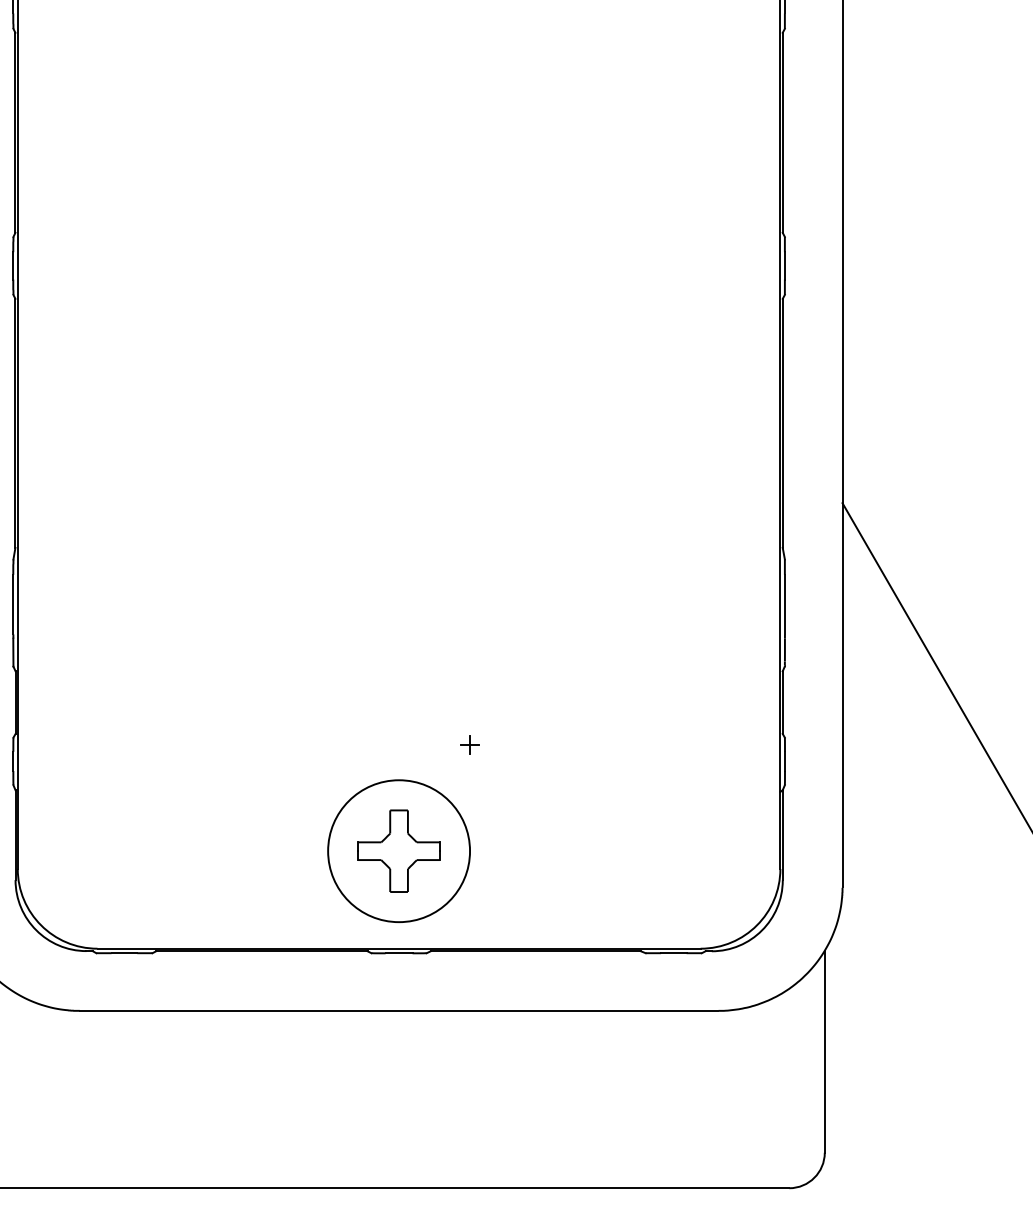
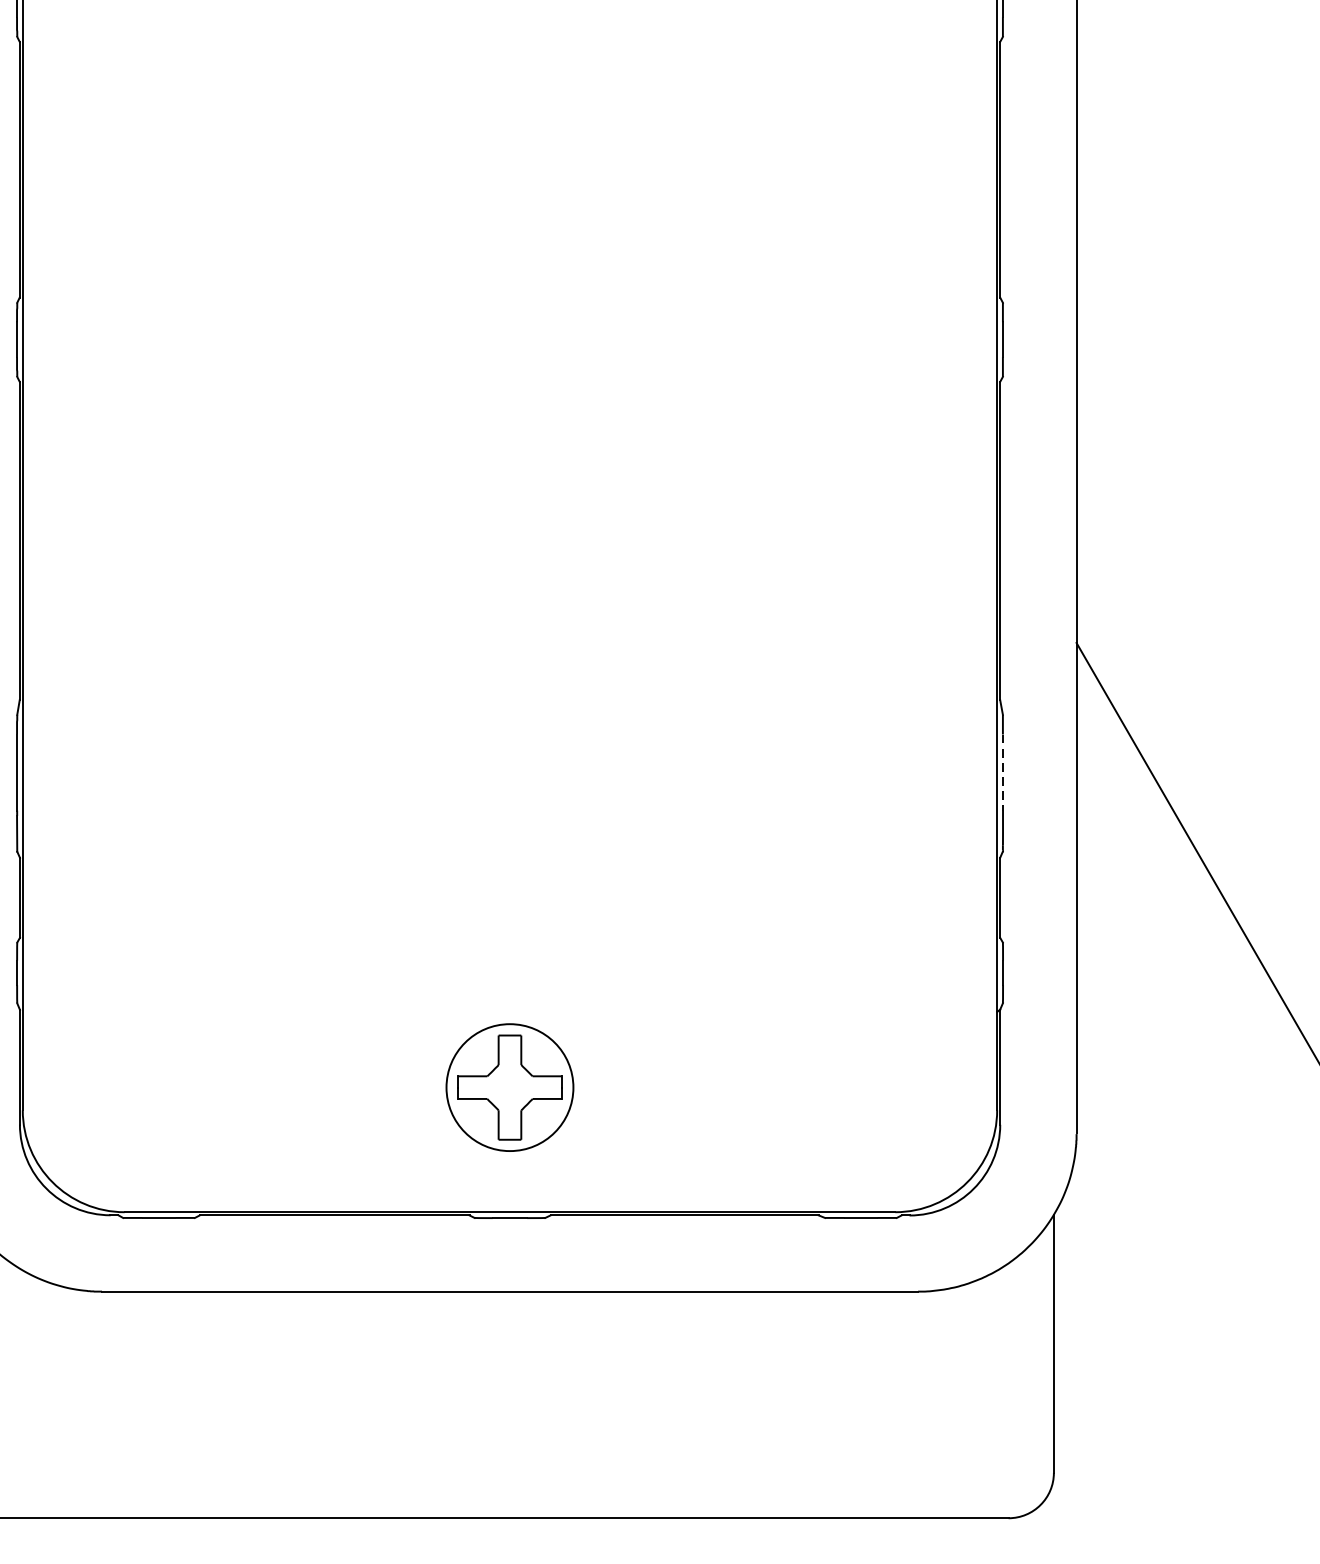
line: (784, 604) -> (1002, 772), solid -> dashed
part: (469, 744) -> (599, 951), removed
circle: (399, 851) -> (510, 1088), size x0.7

